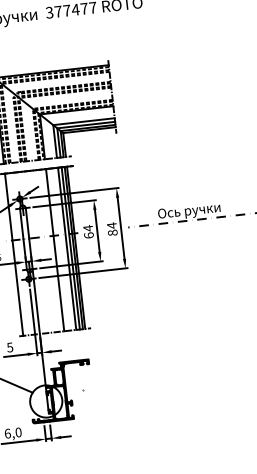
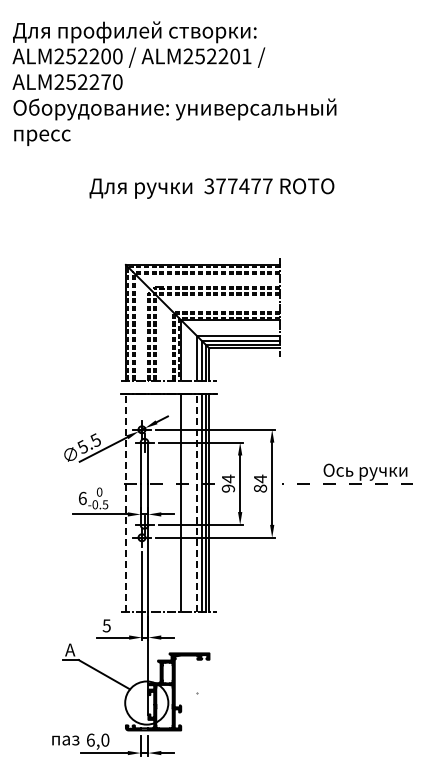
text: (89, 235) -> (228, 488), 64 -> 94
line: (67, 248) -> (197, 502), solid -> dashed
line: (13, 254) -> (125, 502), solid -> dashed

